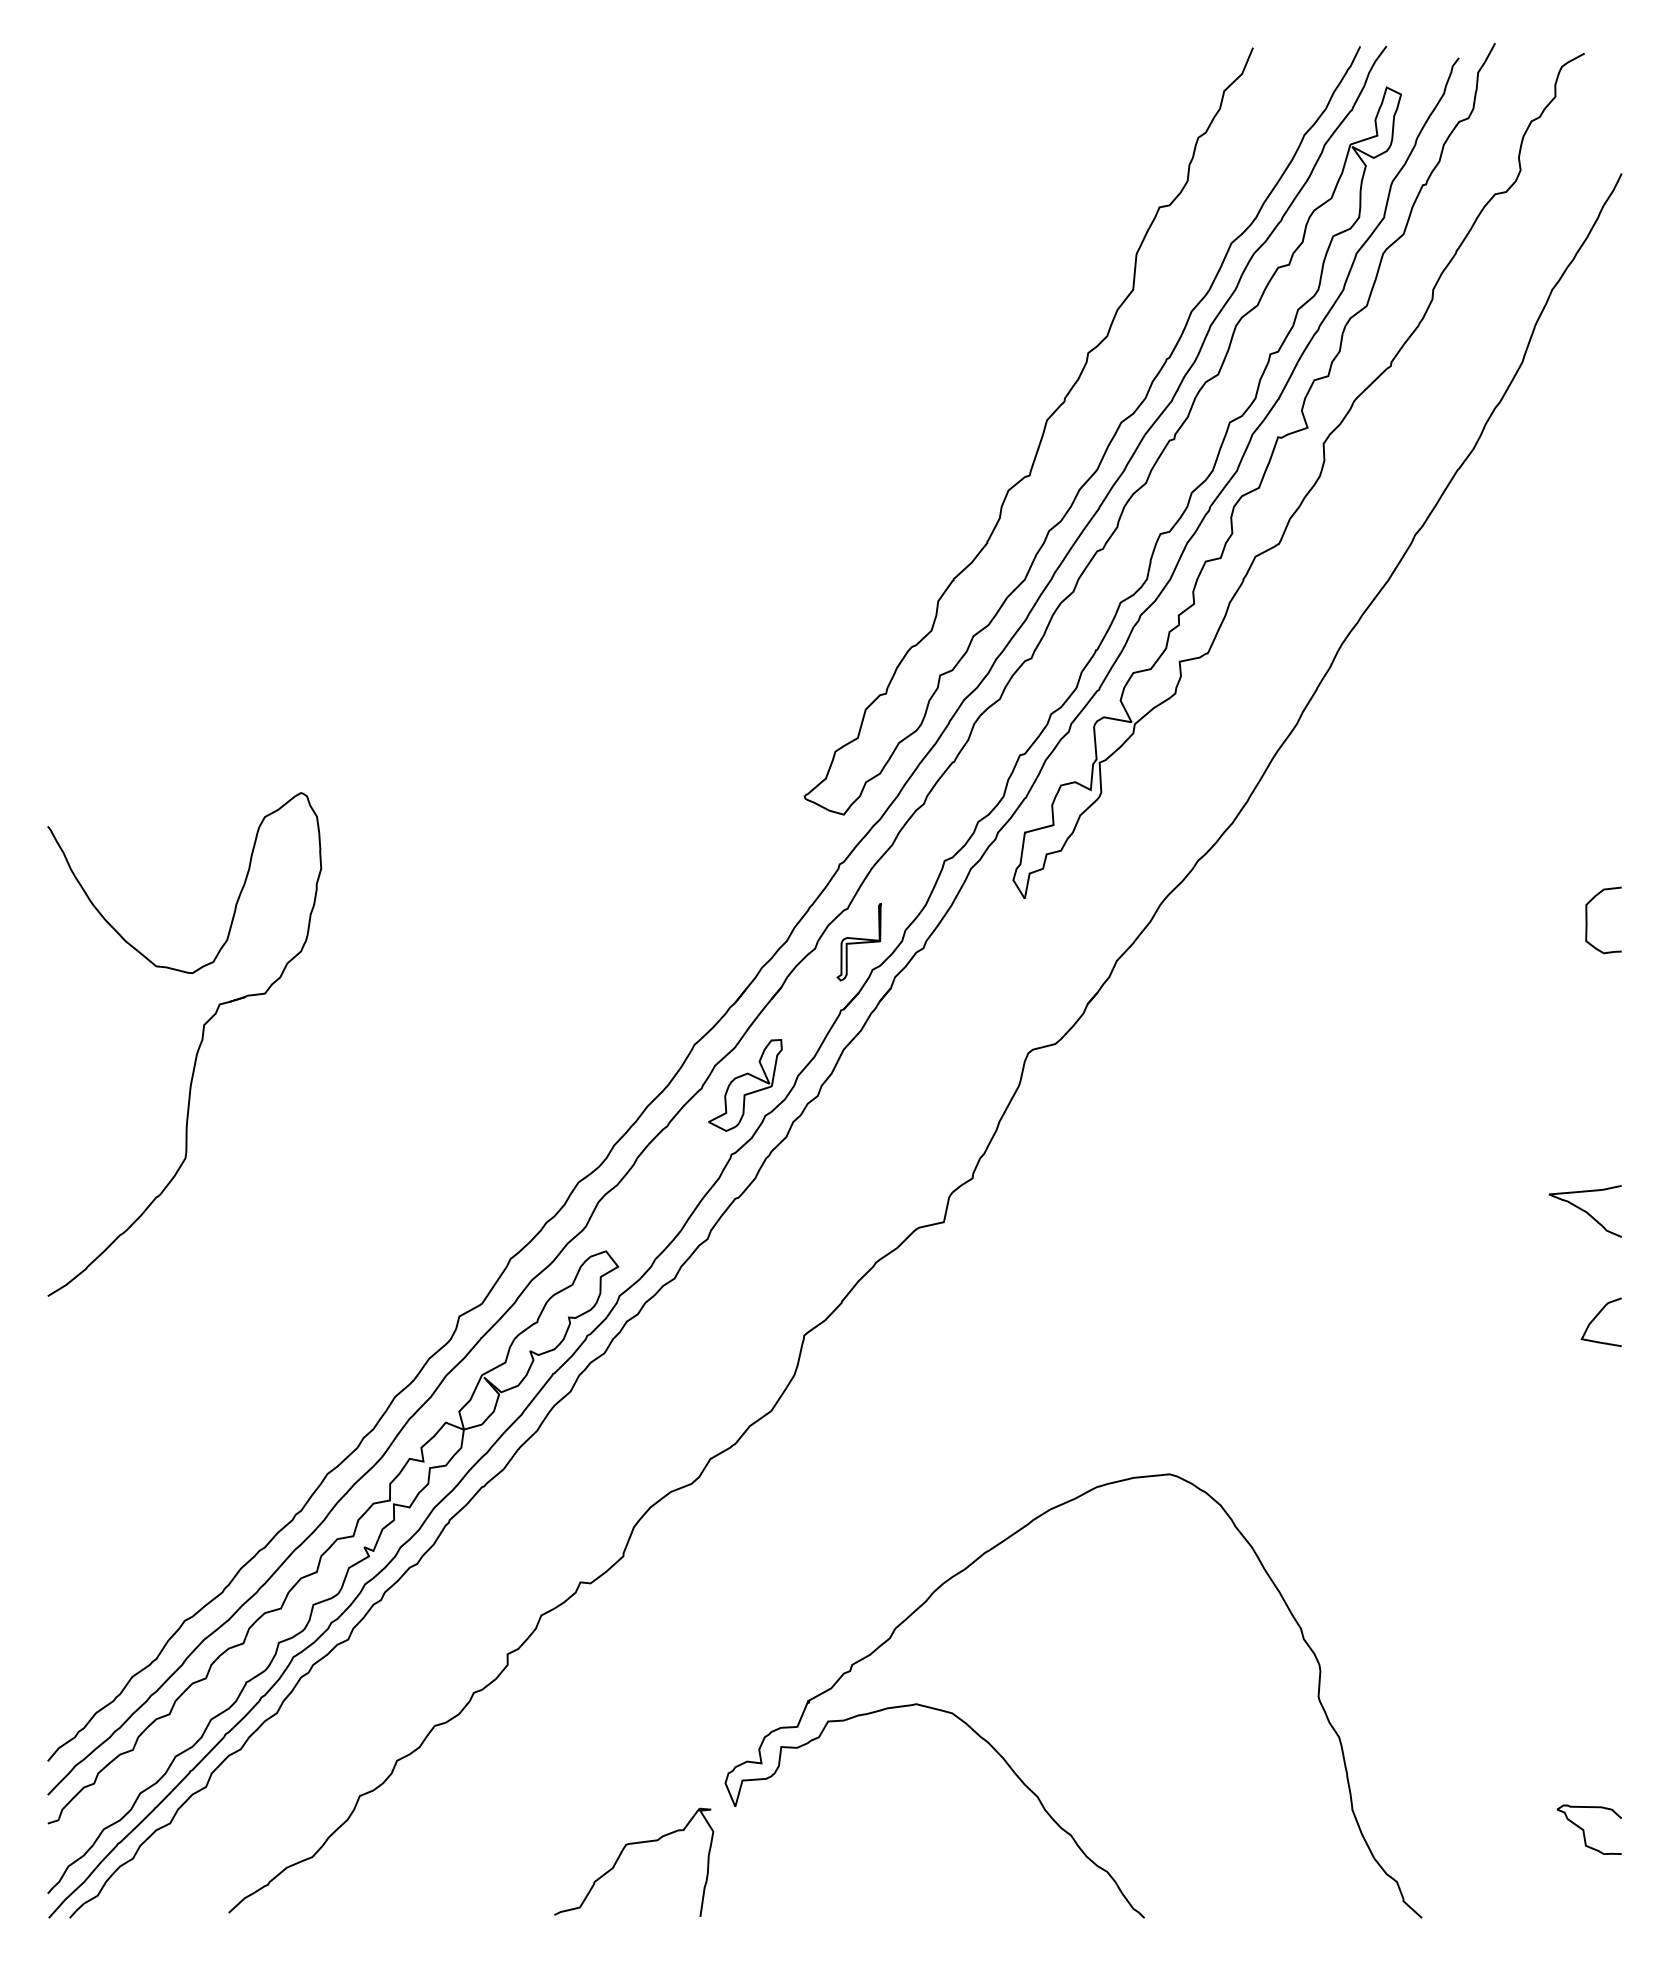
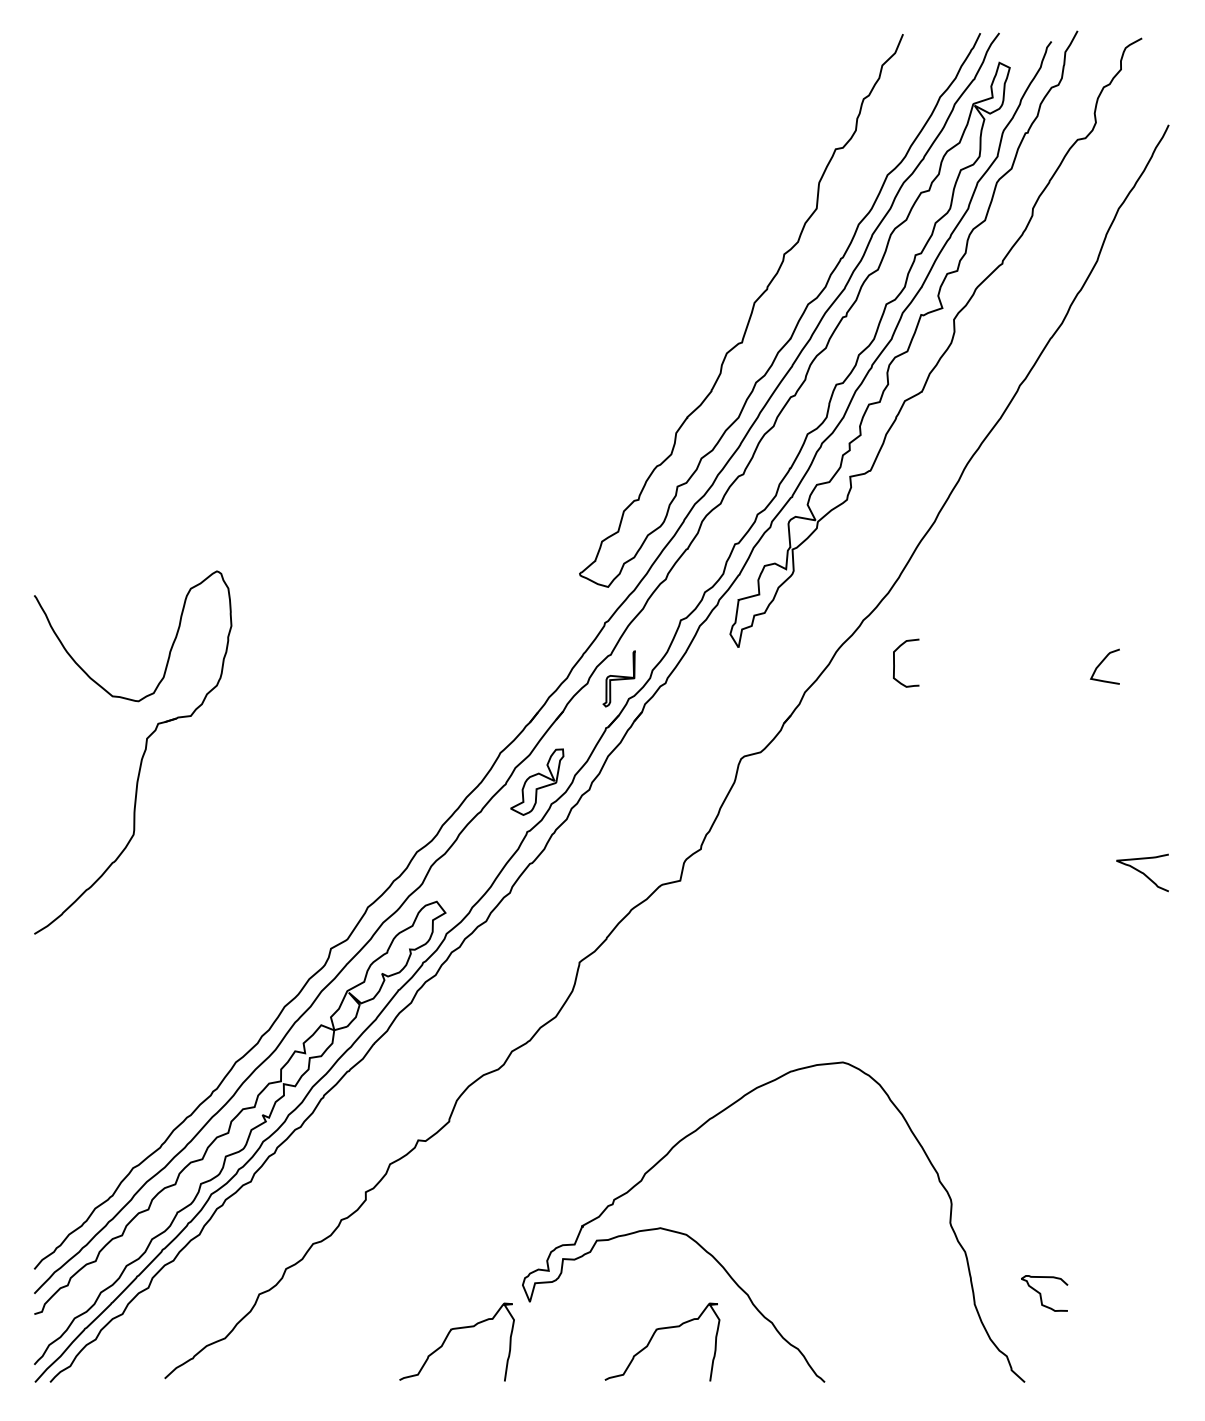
curve: (1587, 920) -> (894, 663), moved
curve: (1596, 1317) -> (1101, 663), moved
curve: (1584, 1829) -> (1041, 1293), moved
curve: (906, 1854) -> (653, 1336), added

